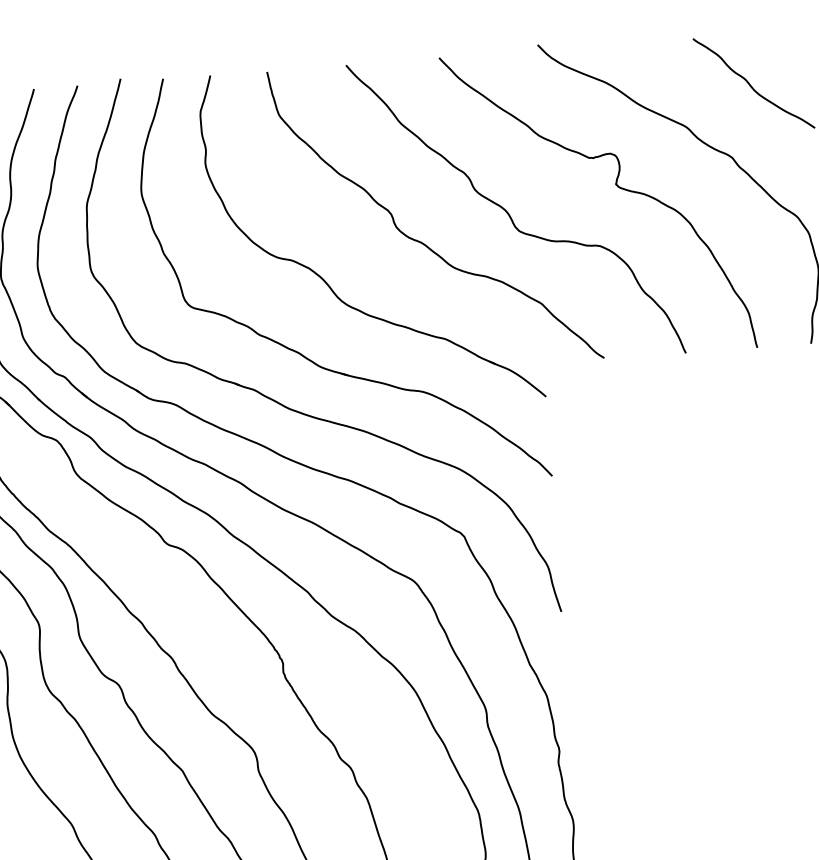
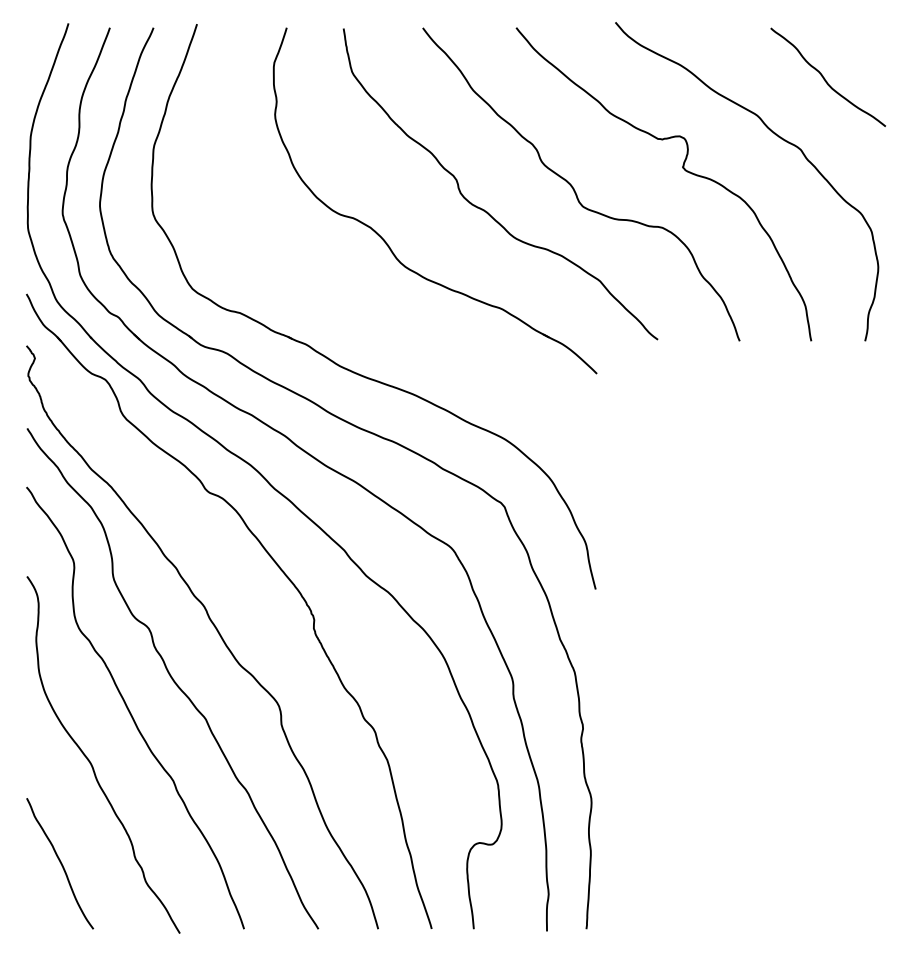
part: (299, 352) -> (354, 310), removed

